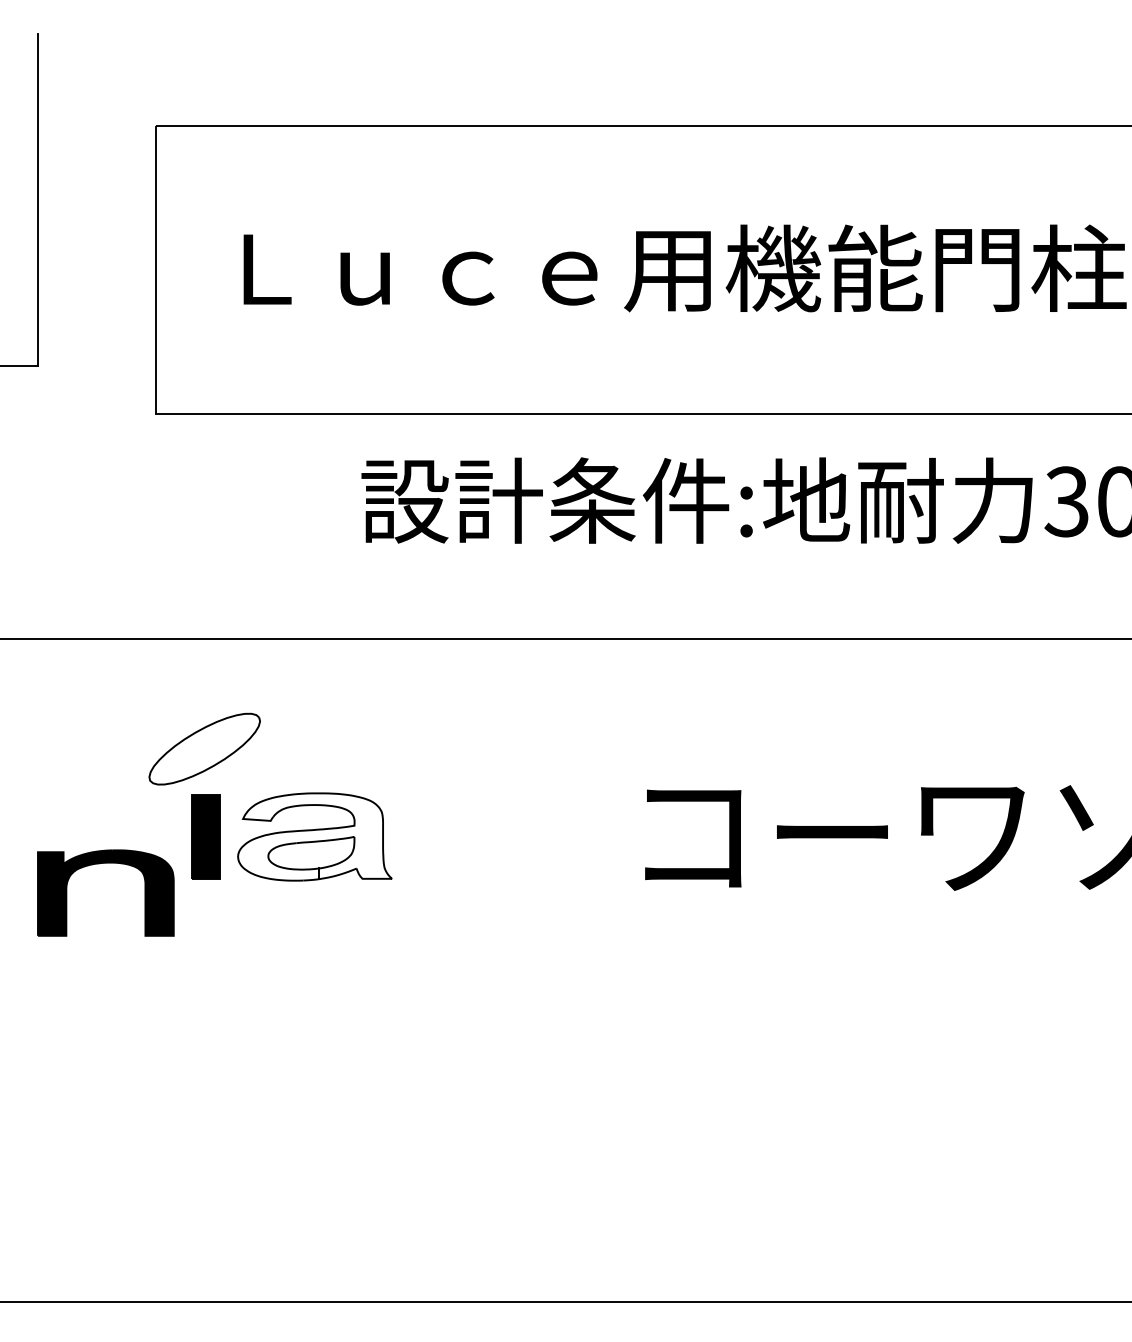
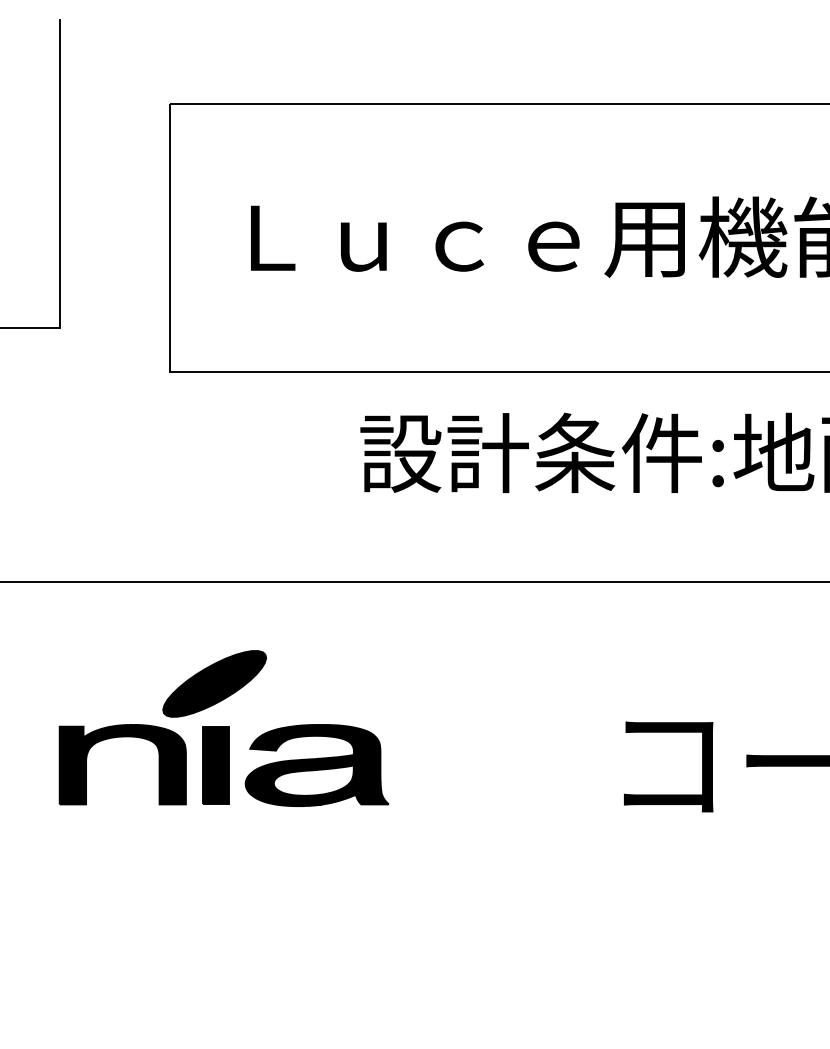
fill: (204, 748) -> (214, 683), added
fill: (315, 836) -> (317, 765), added
part: (99, 864) -> (116, 738), moved

